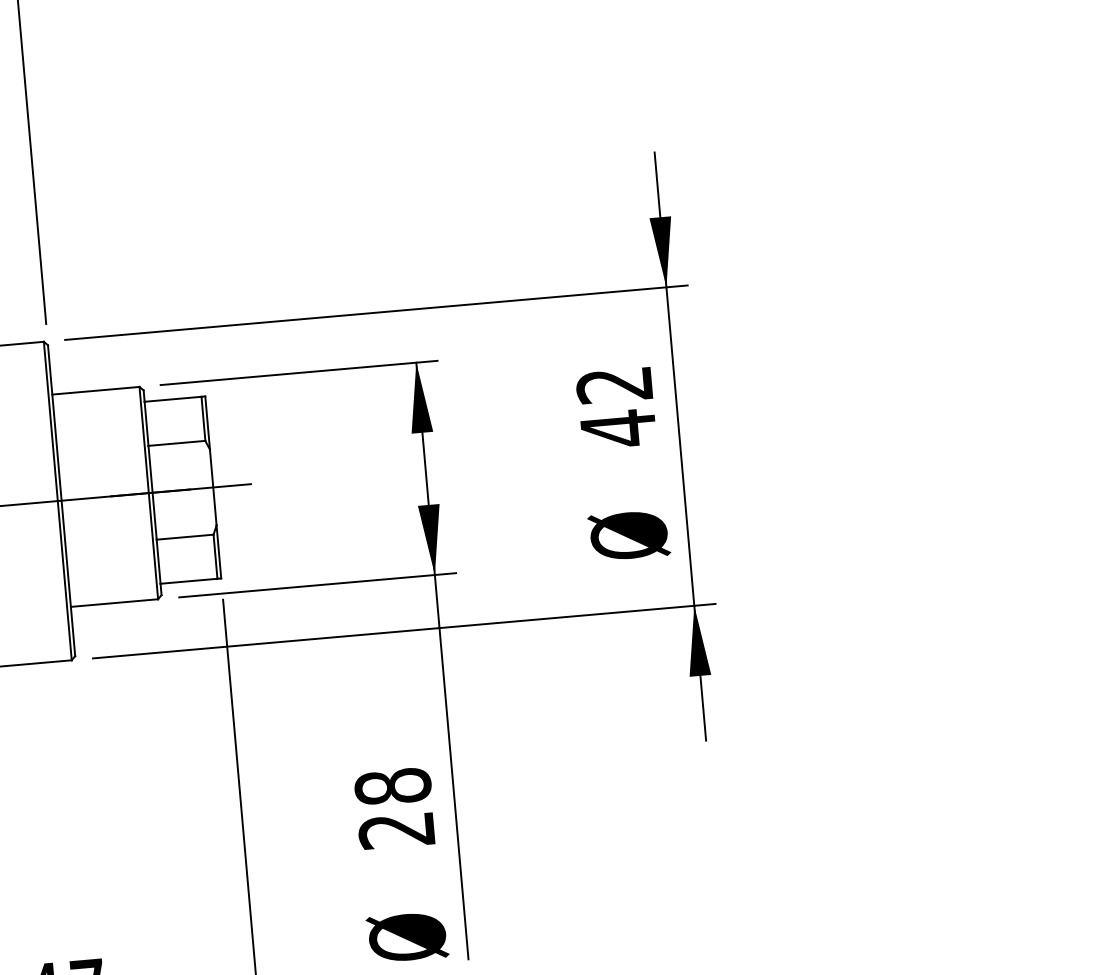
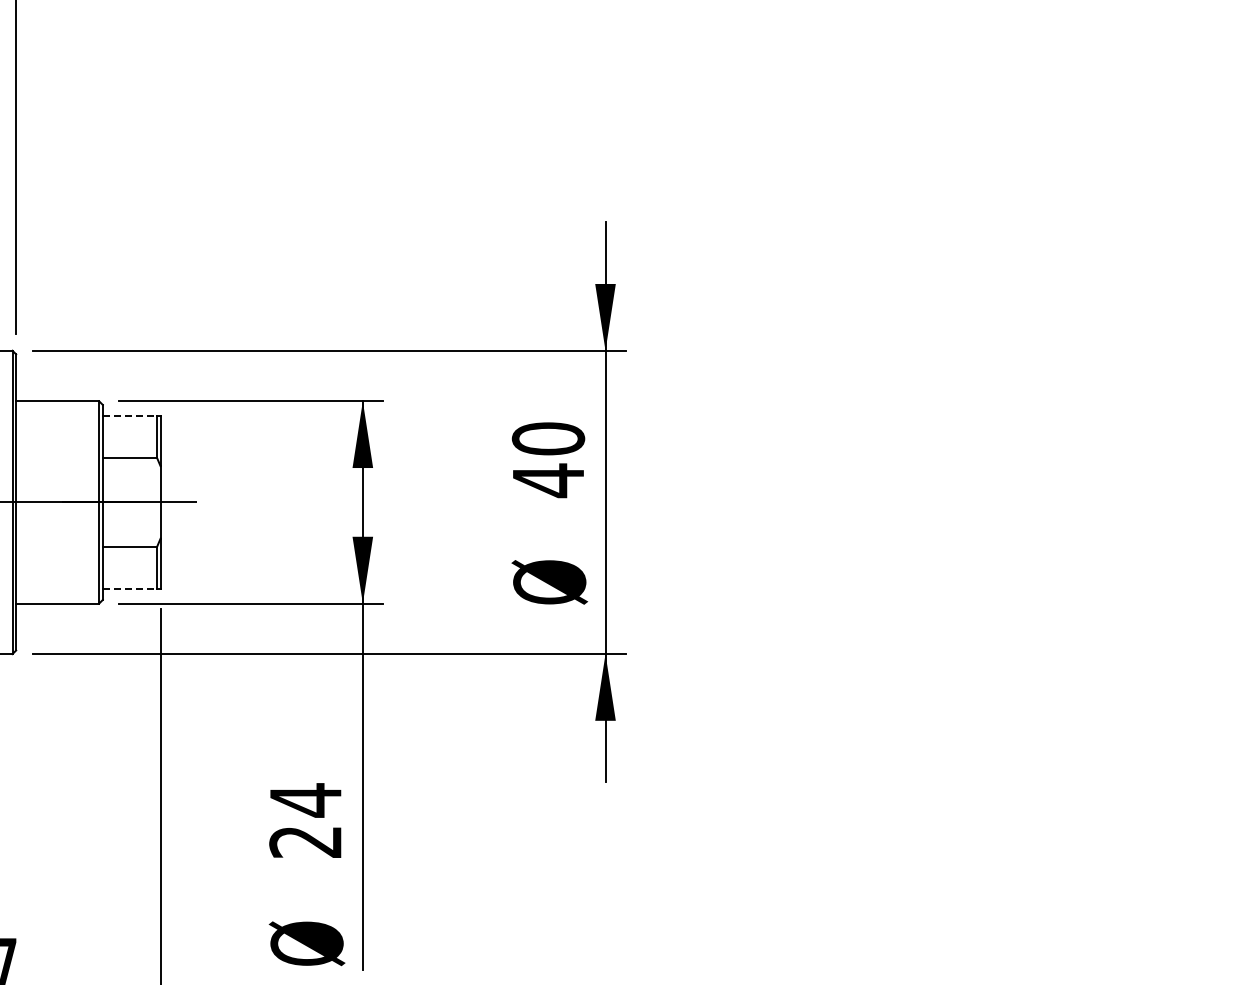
text: (614, 384) -> (548, 438), 42 -> 40
line: (173, 398) -> (130, 415), solid -> dashed
line: (189, 581) -> (130, 589), solid -> dashed
text: (392, 787) -> (305, 800), 28 -> 24

